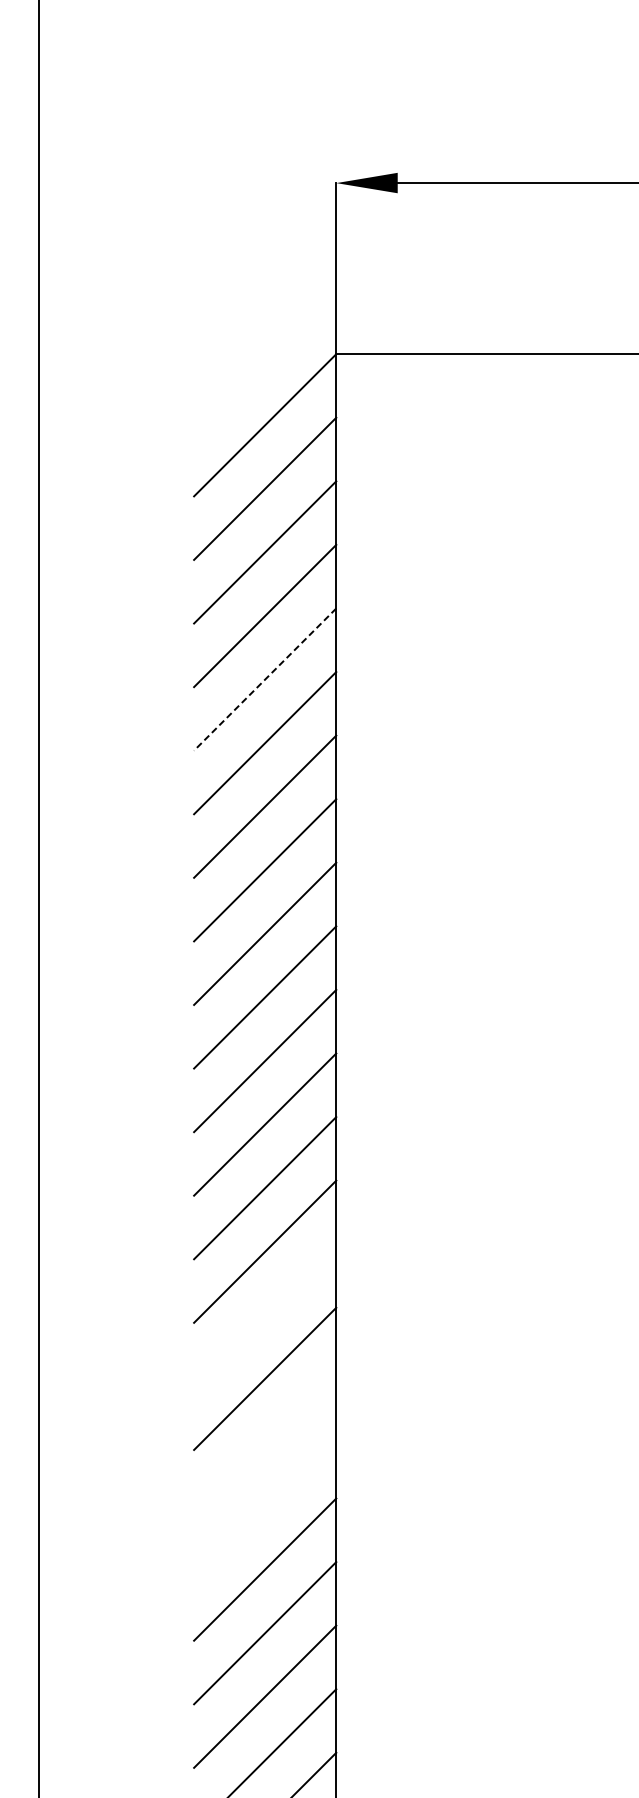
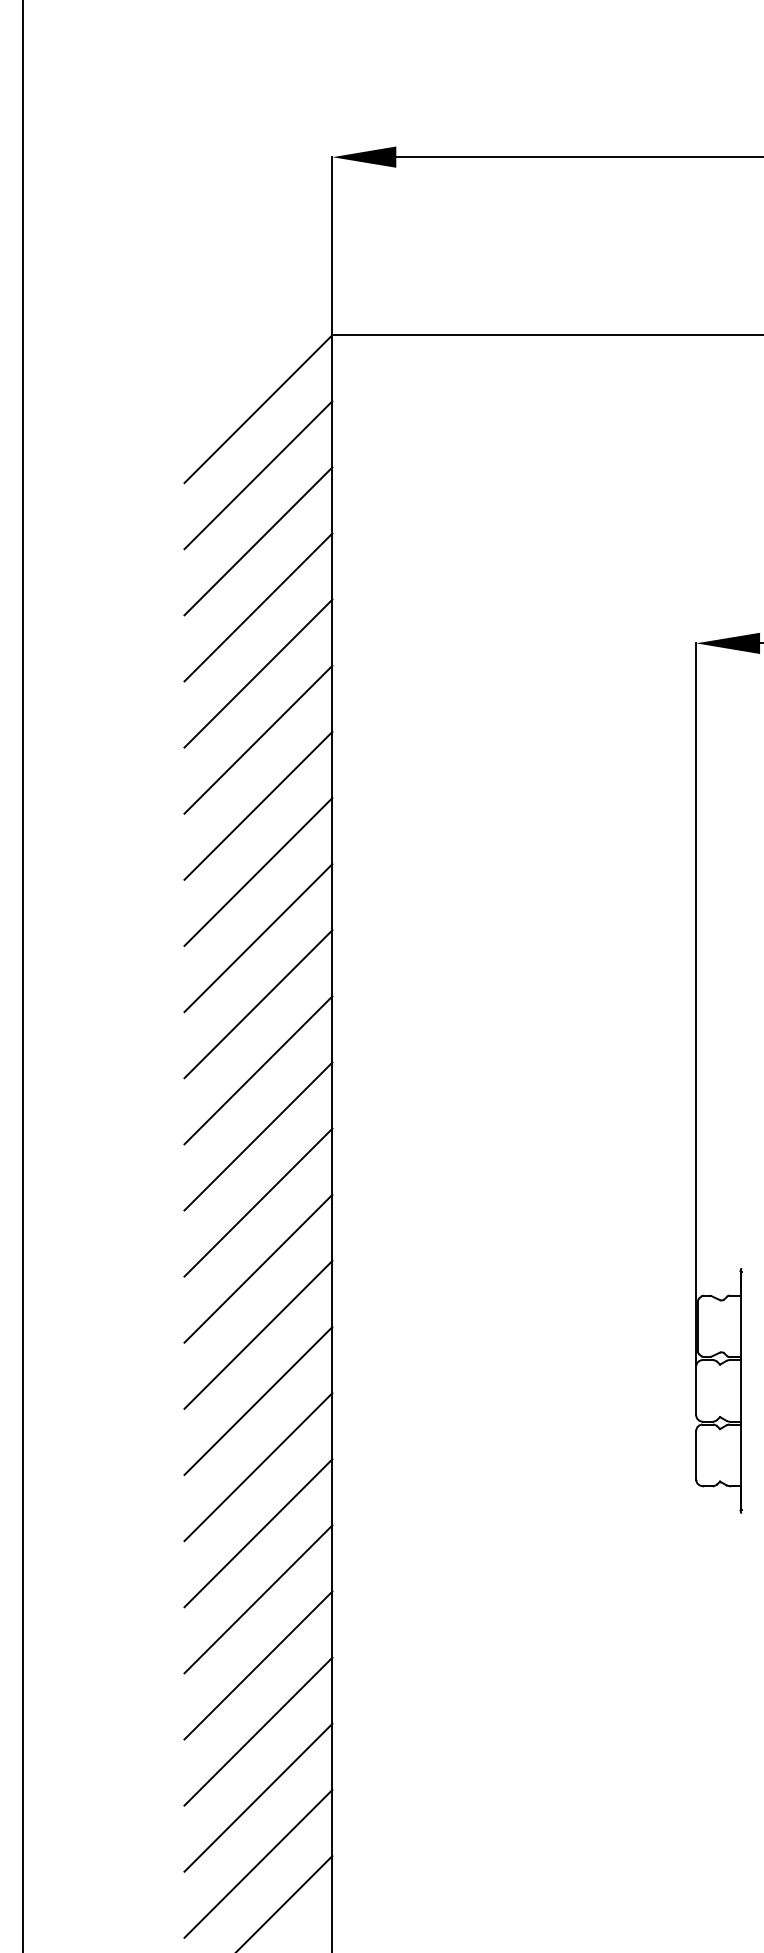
line: (265, 679) -> (258, 673), dashed -> solid
line: (265, 1314) -> (258, 1334), added
line: (265, 1442) -> (258, 1467), added
line: (265, 1506) -> (258, 1533), added

